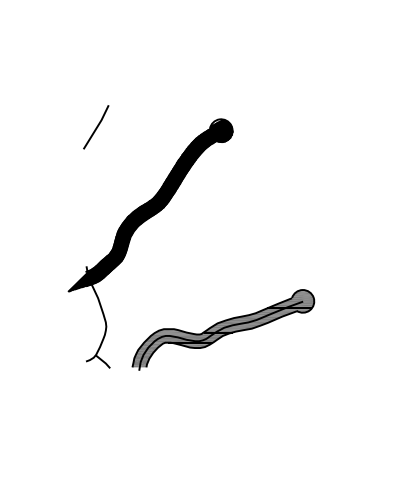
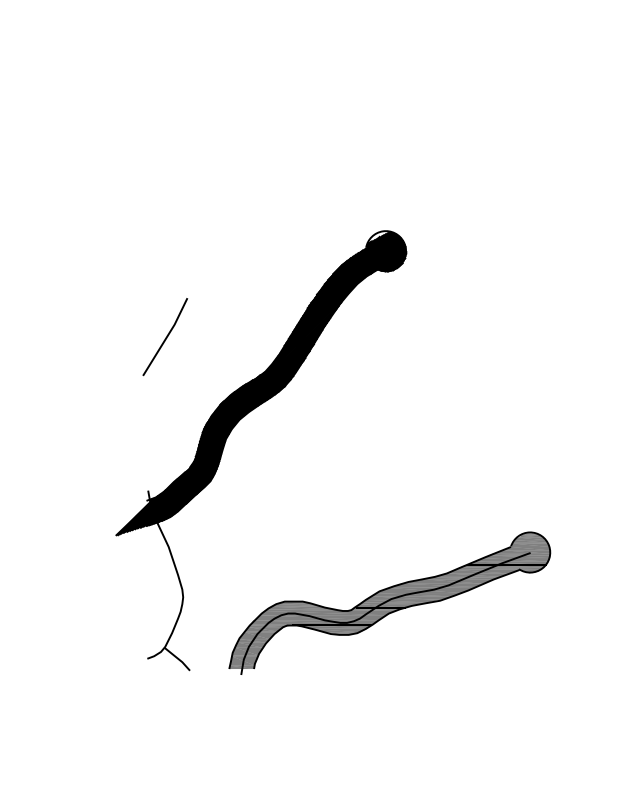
line: (96, 127) -> (165, 337), moved

